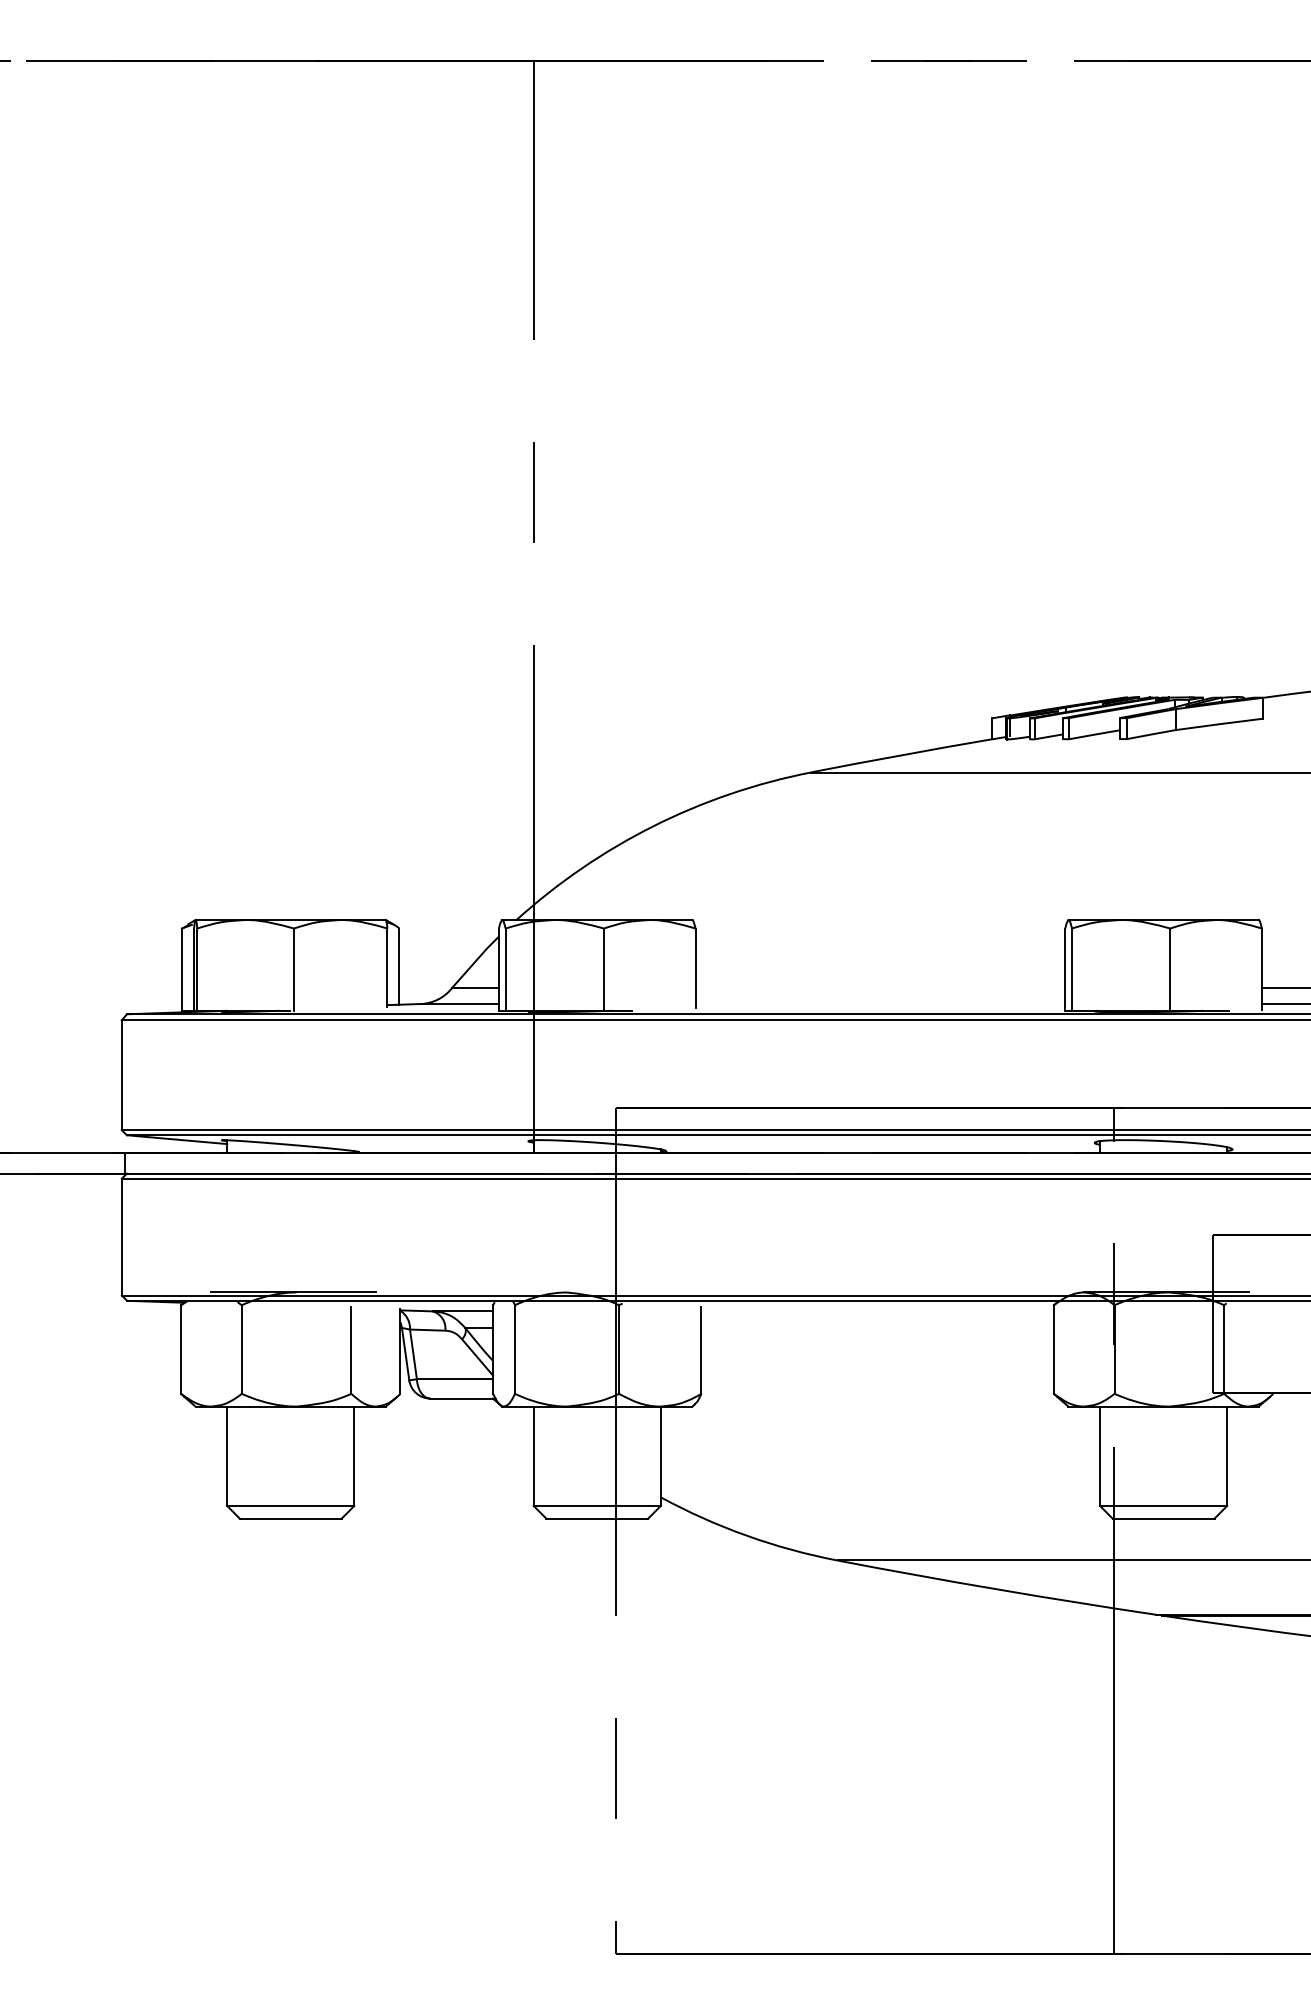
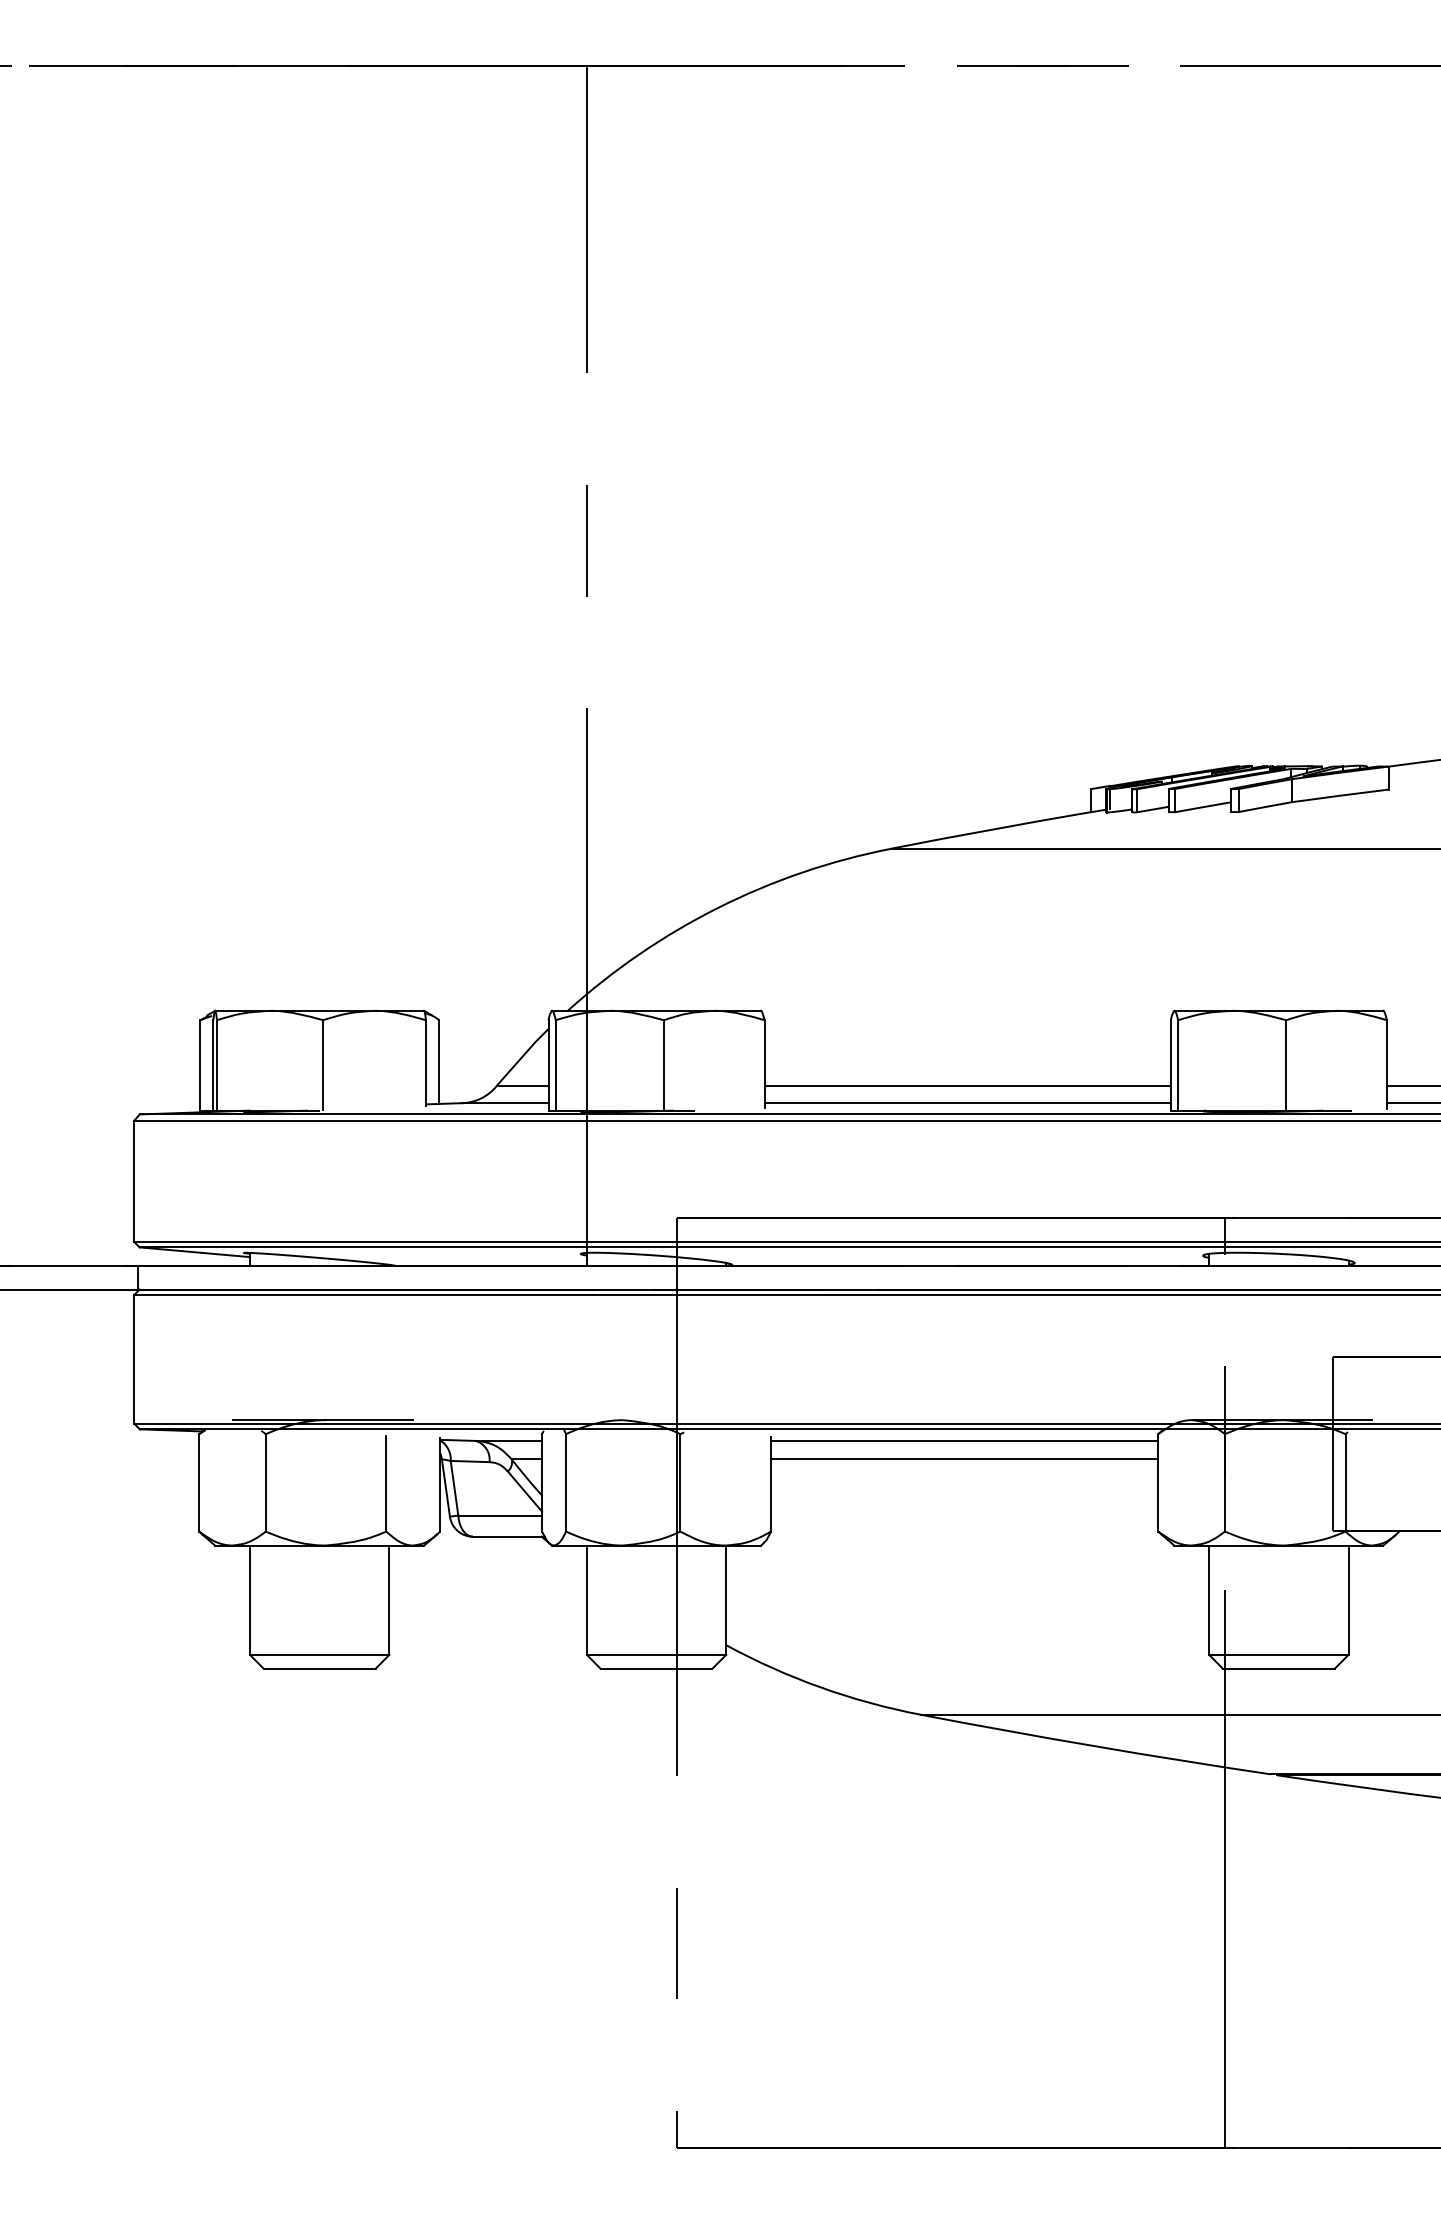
line: (880, 987) -> (967, 1085), added
line: (880, 1004) -> (967, 1103), added
line: (877, 1310) -> (964, 1440), added
line: (877, 1328) -> (964, 1459), added

